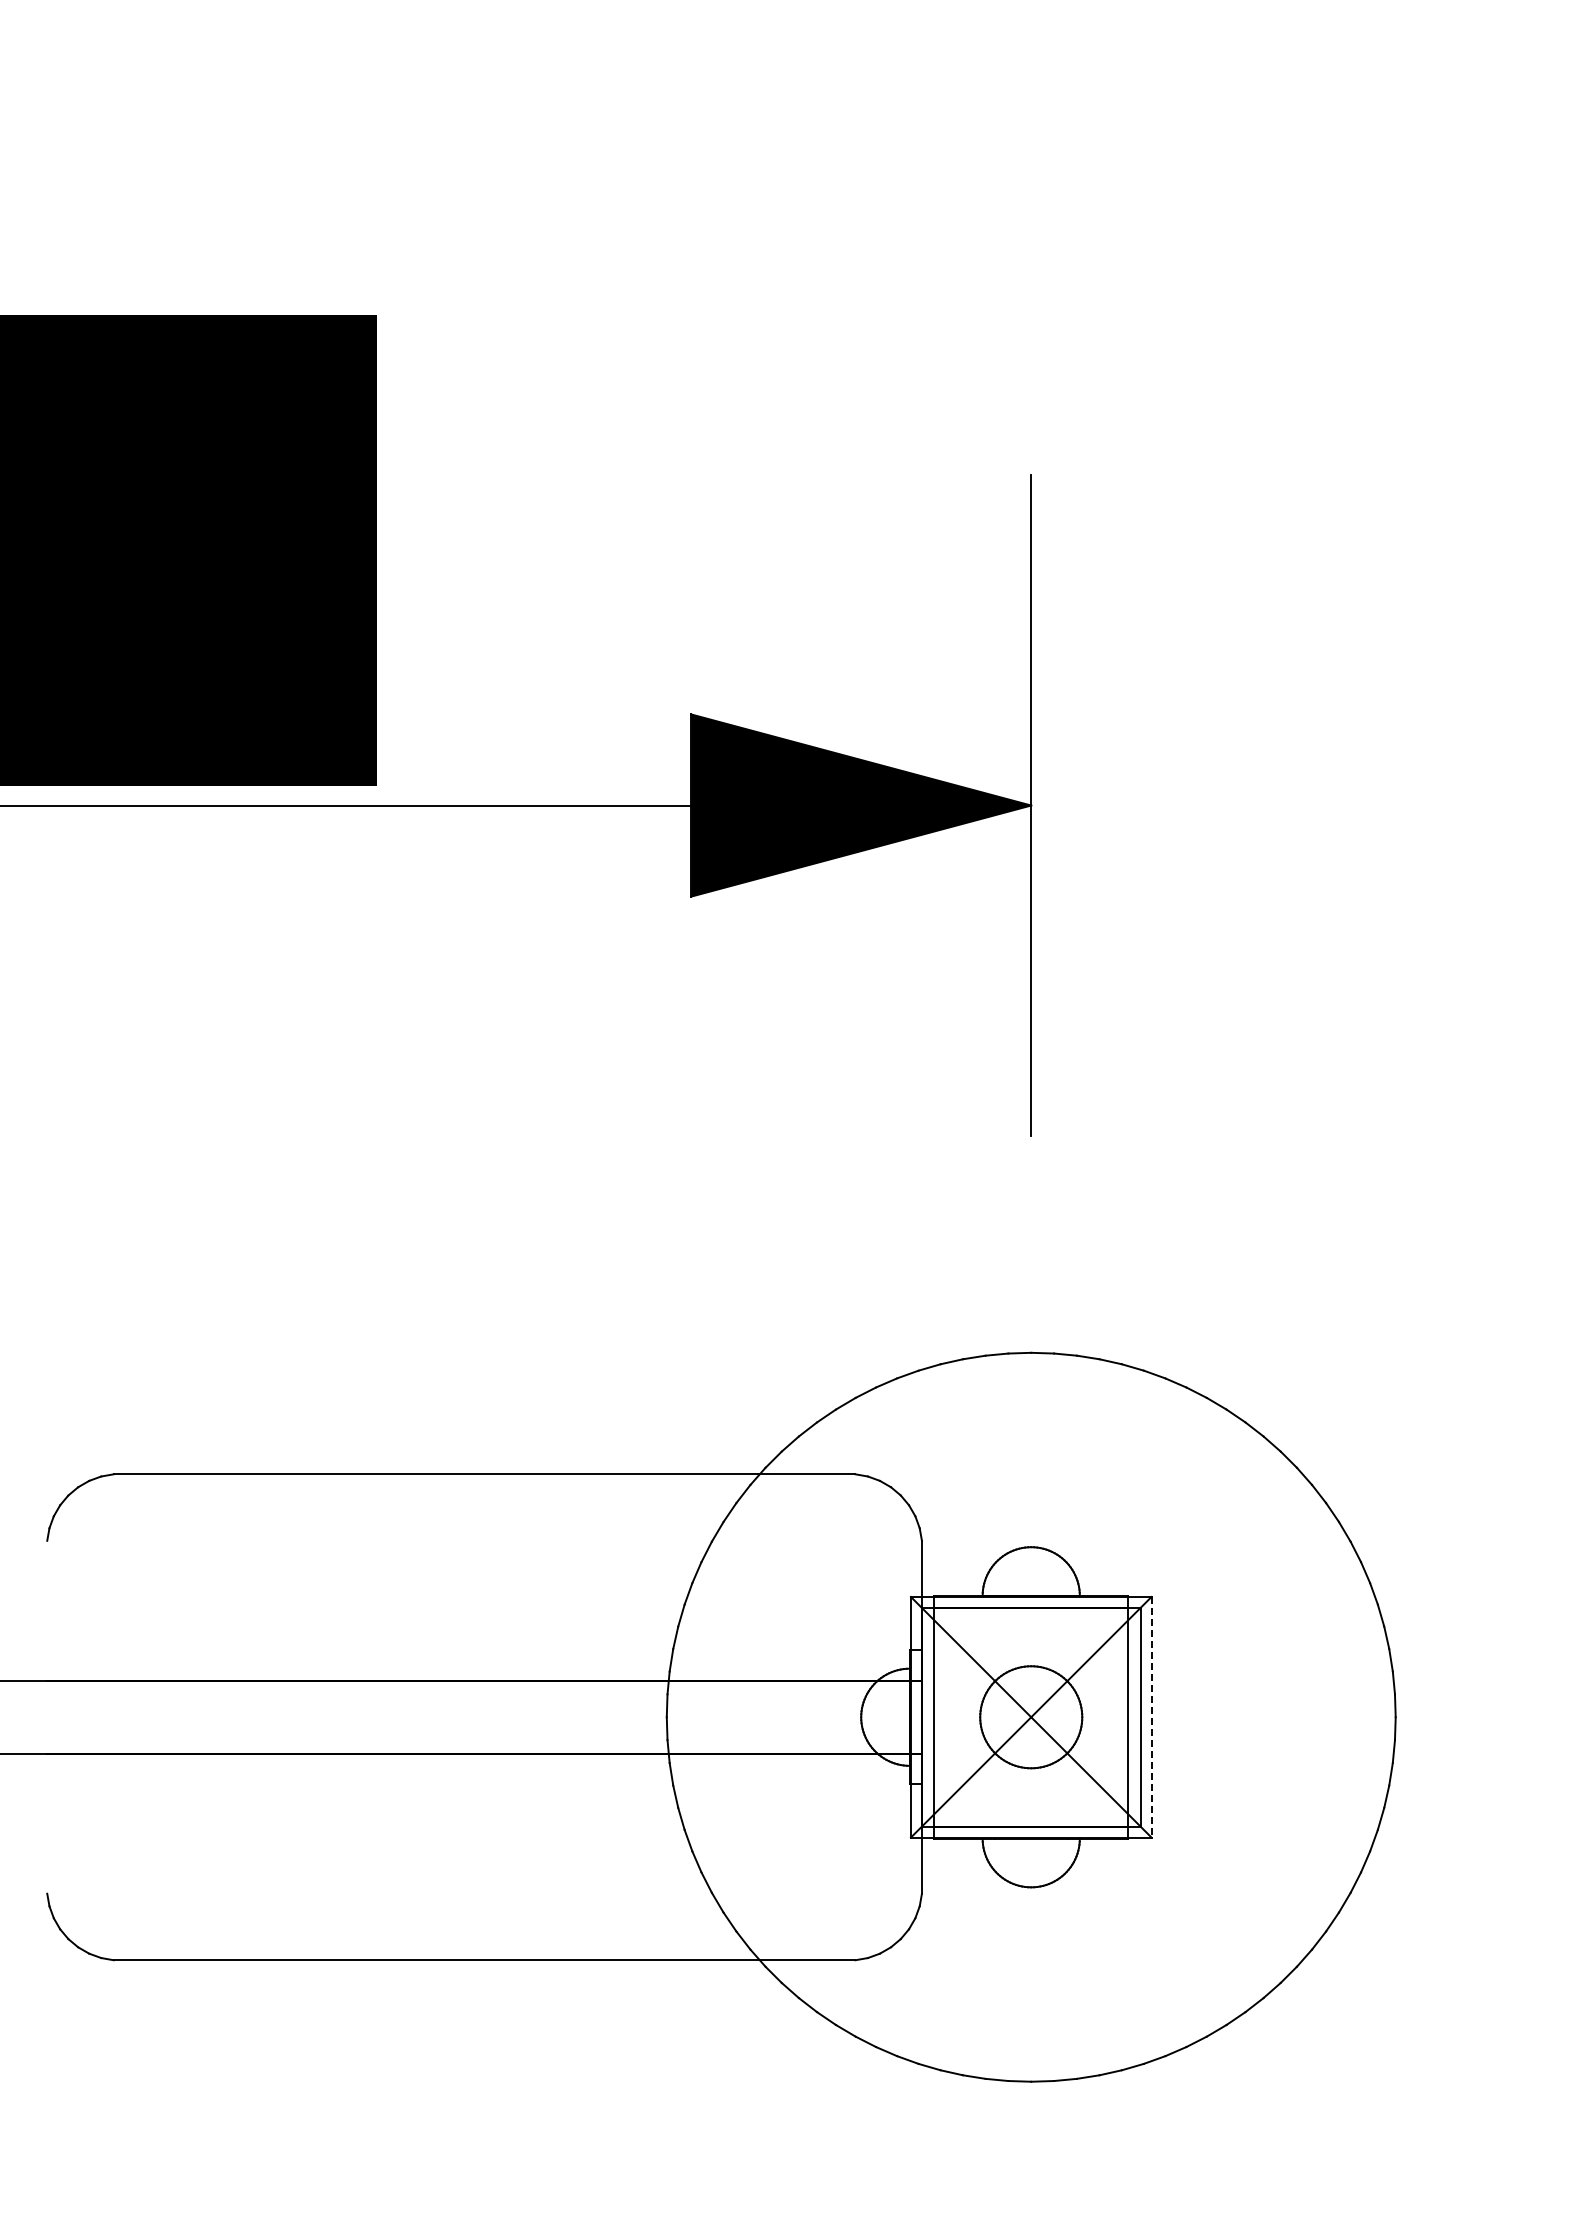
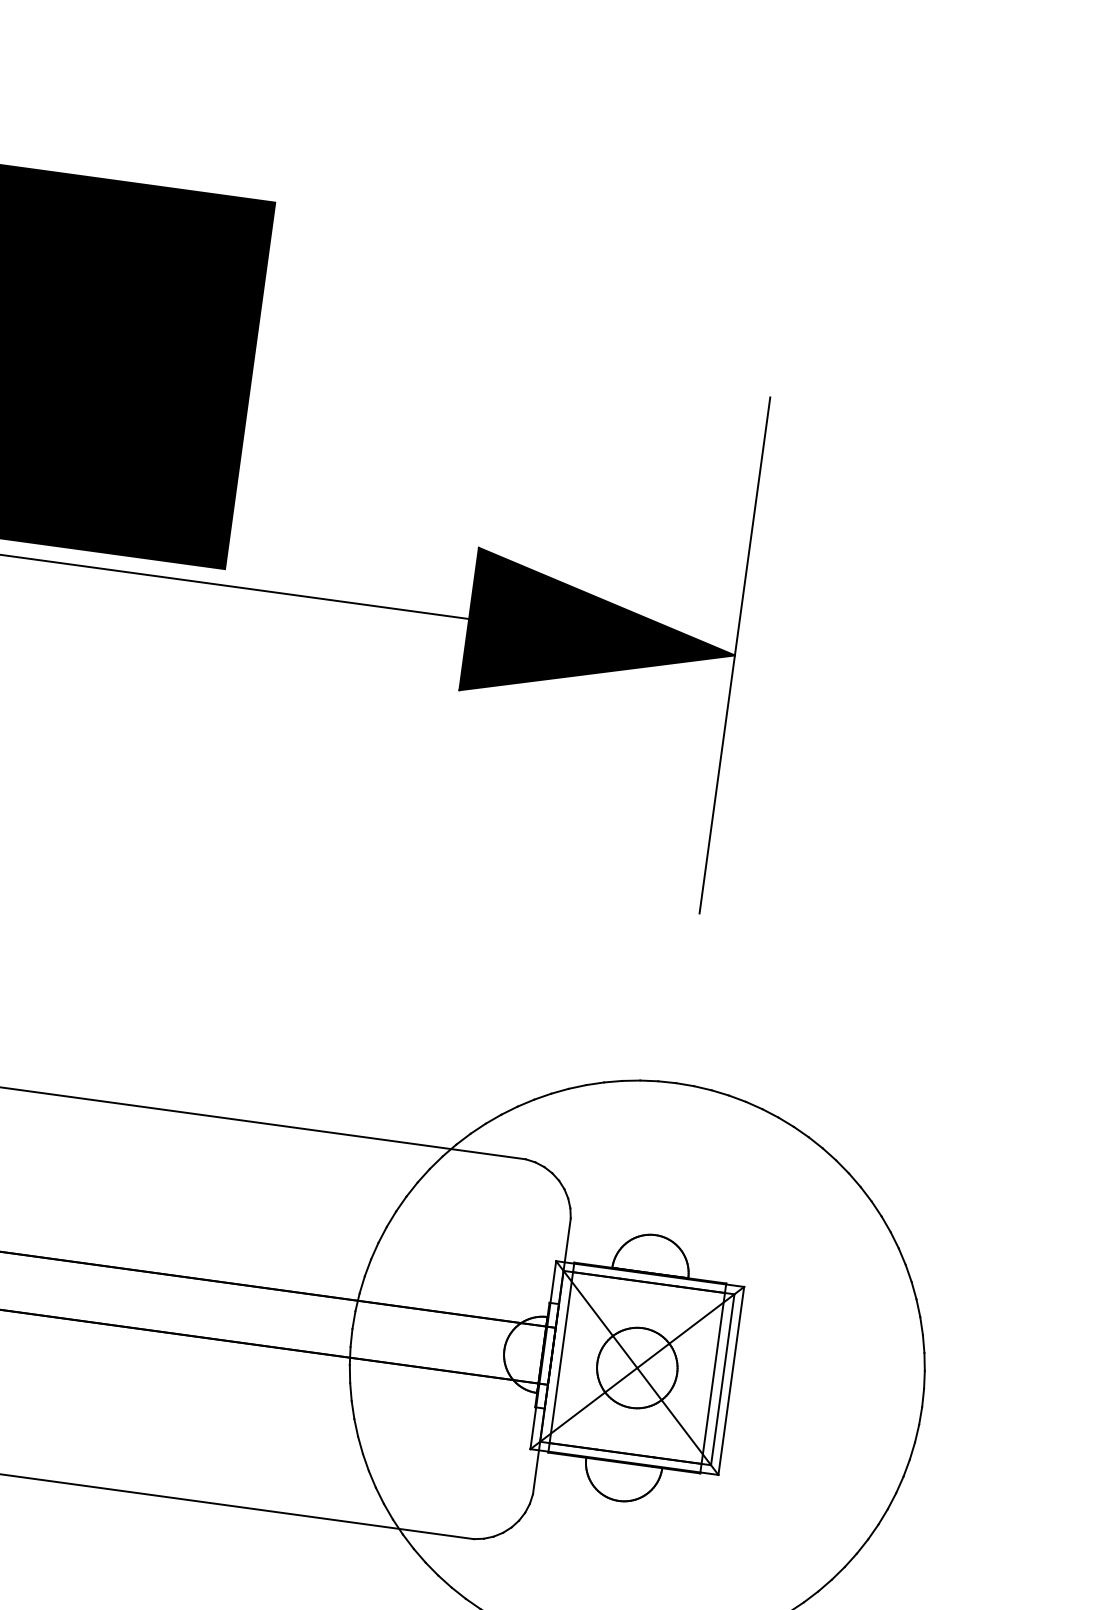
line: (1151, 1717) -> (731, 1381), dashed -> solid

